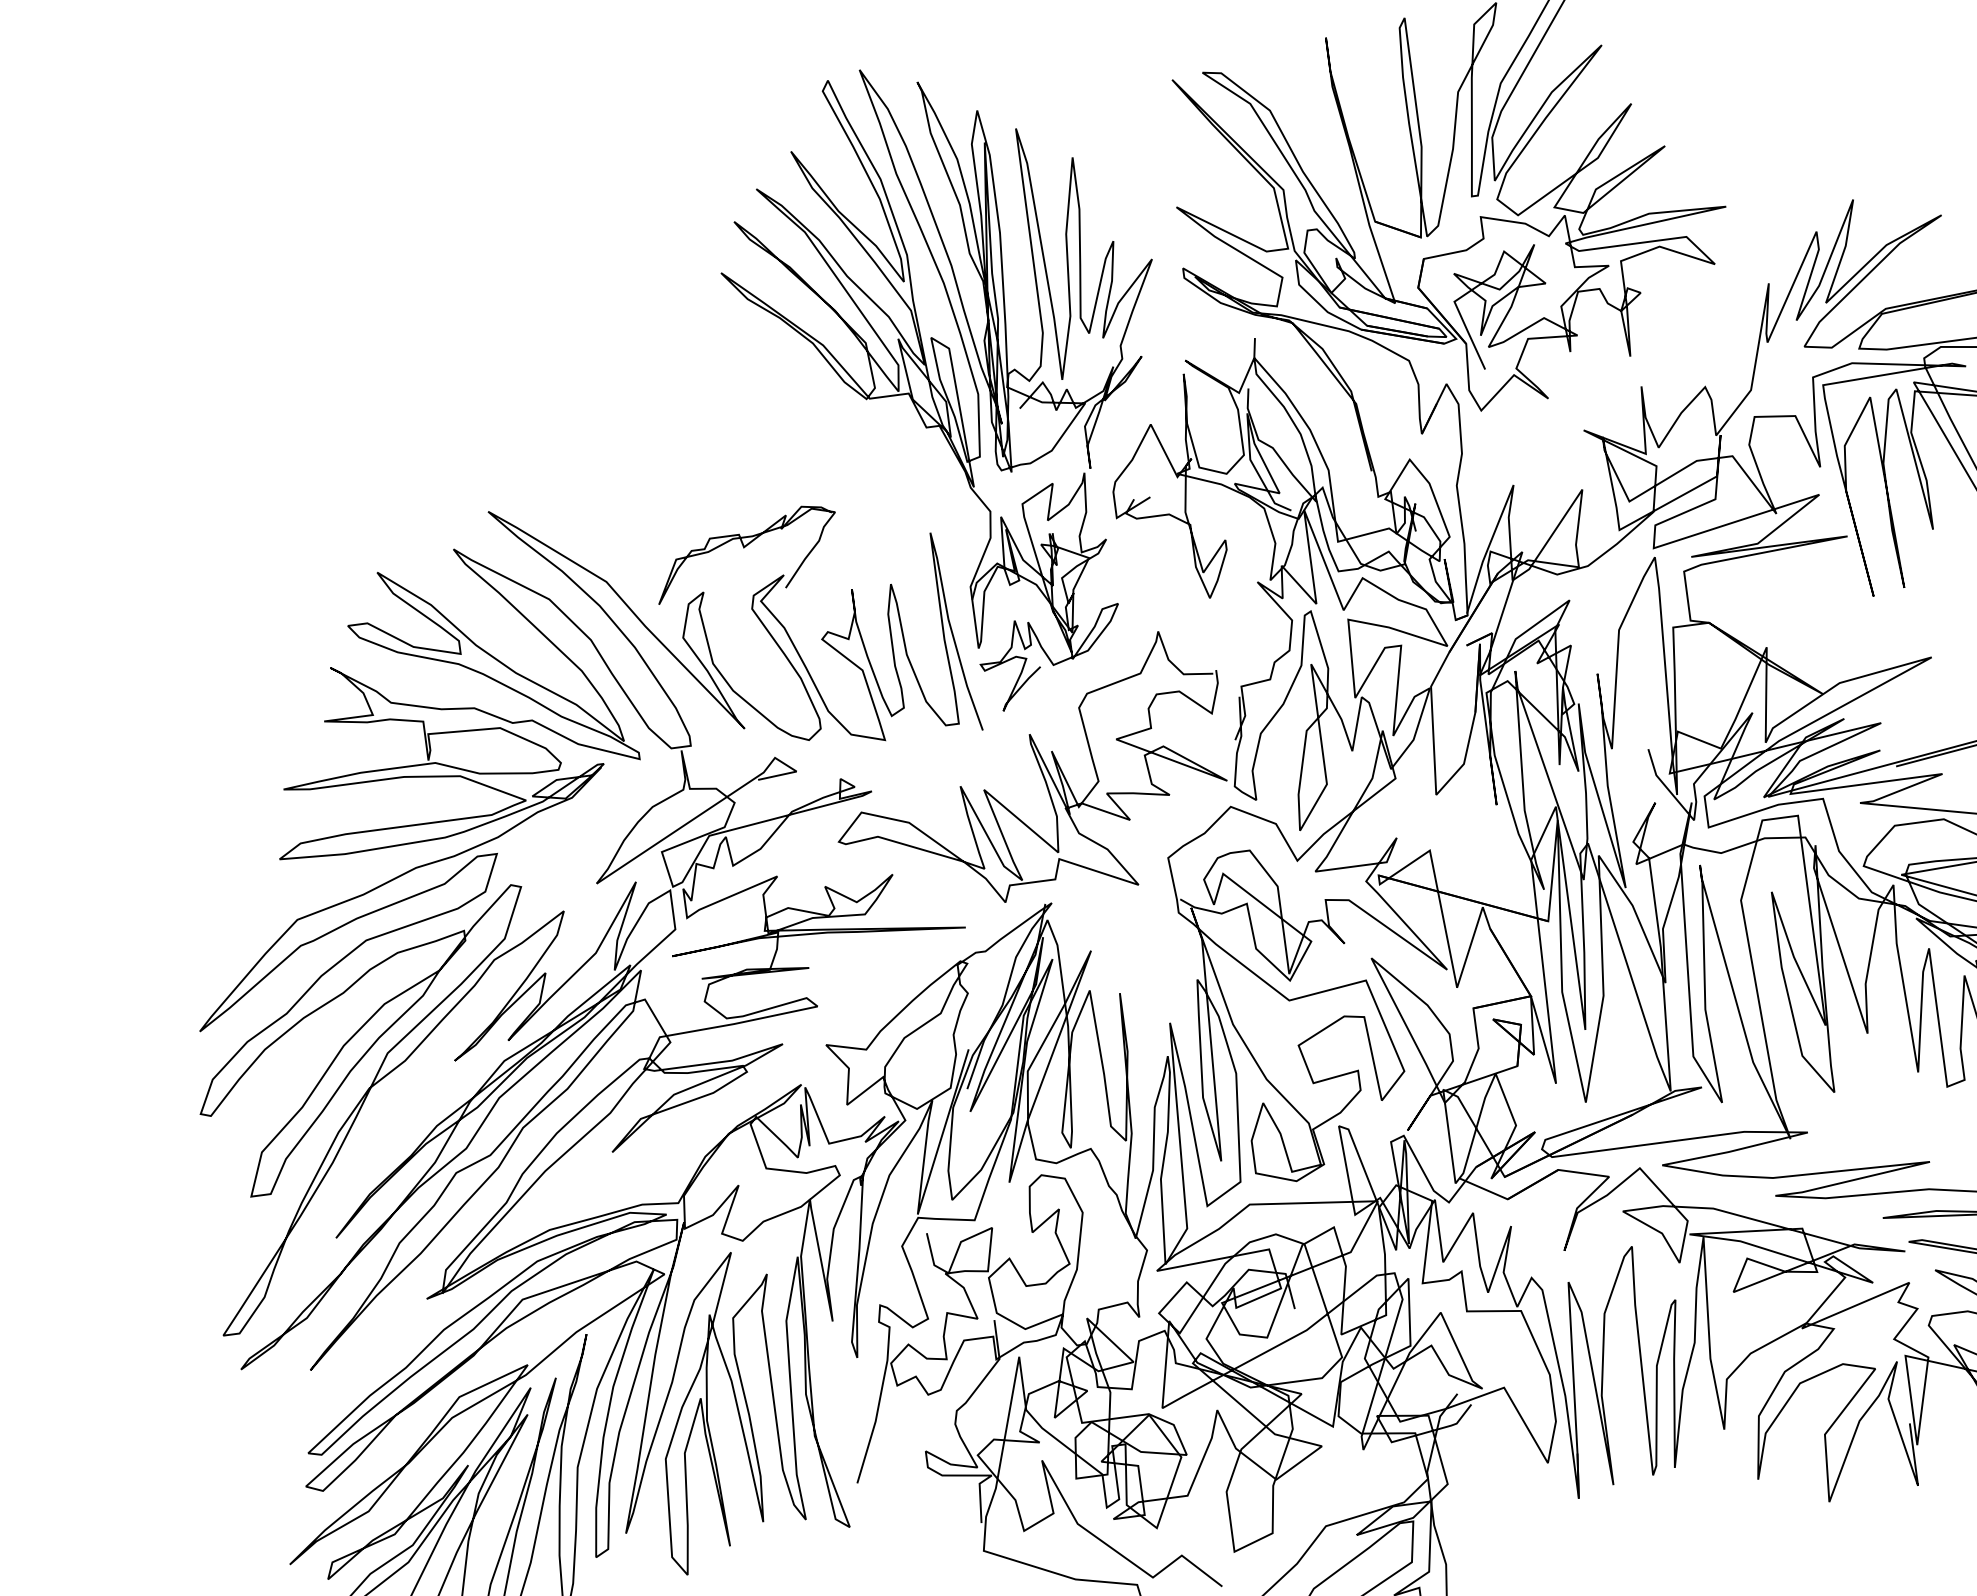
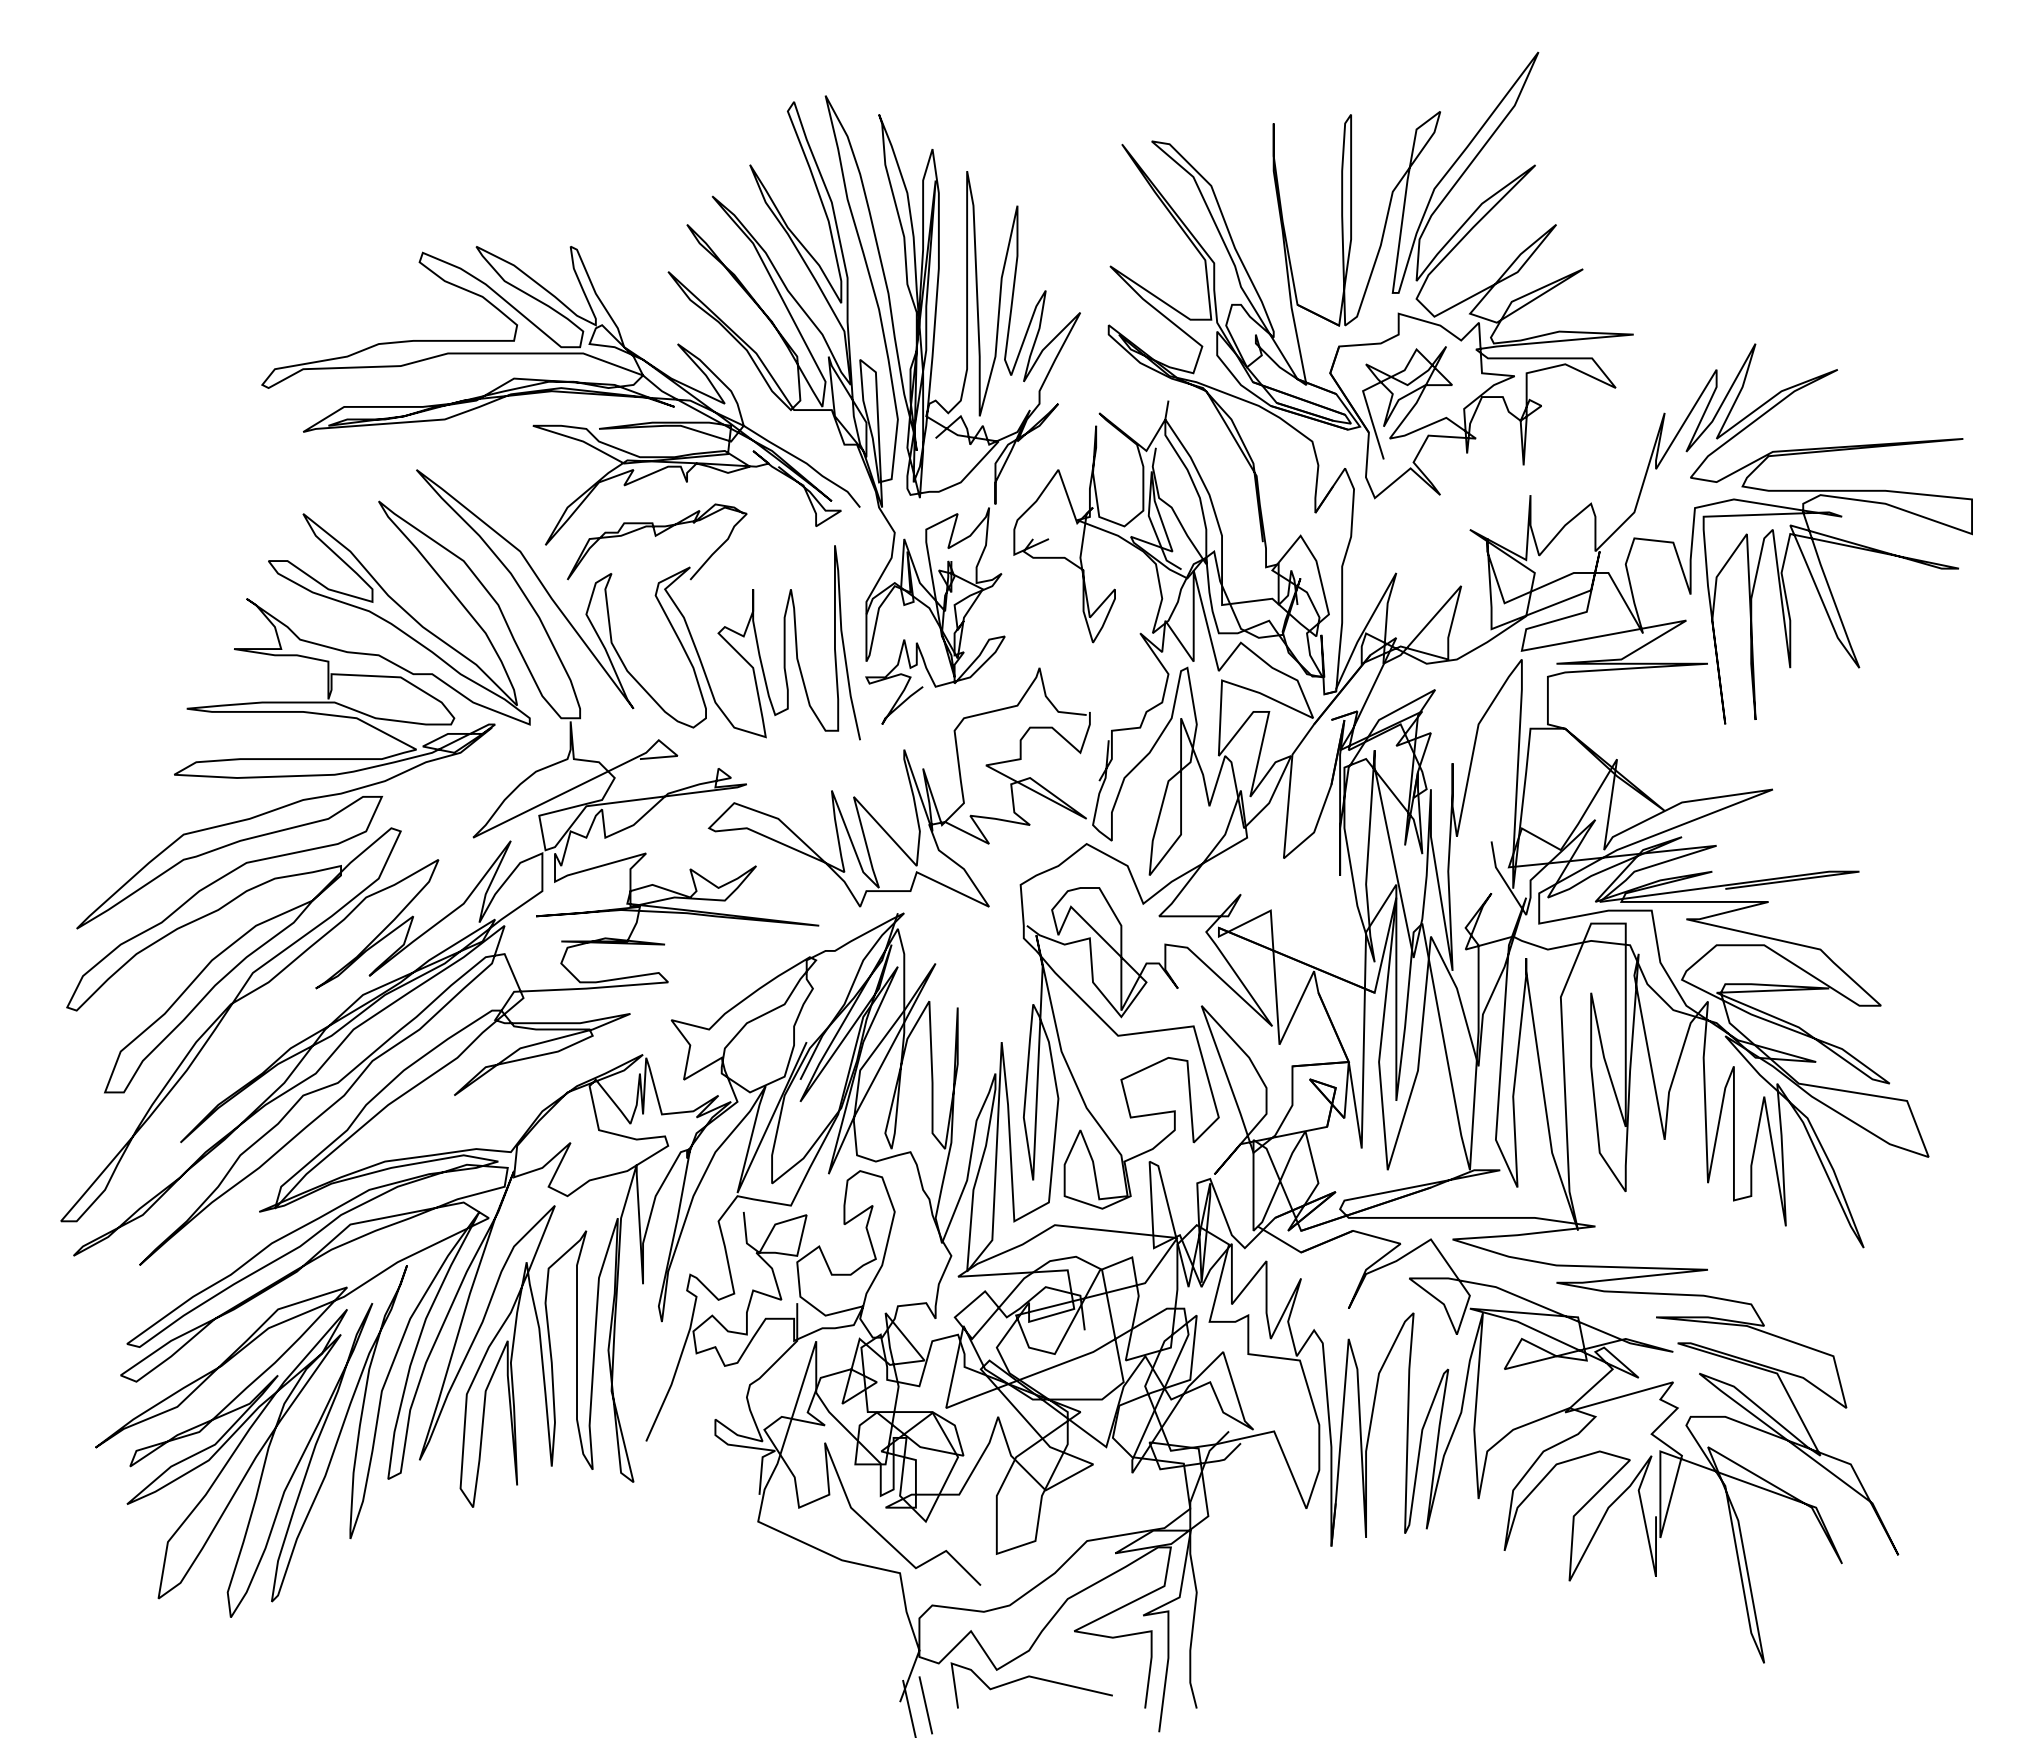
curve: (626, 412) -> (560, 392), added

